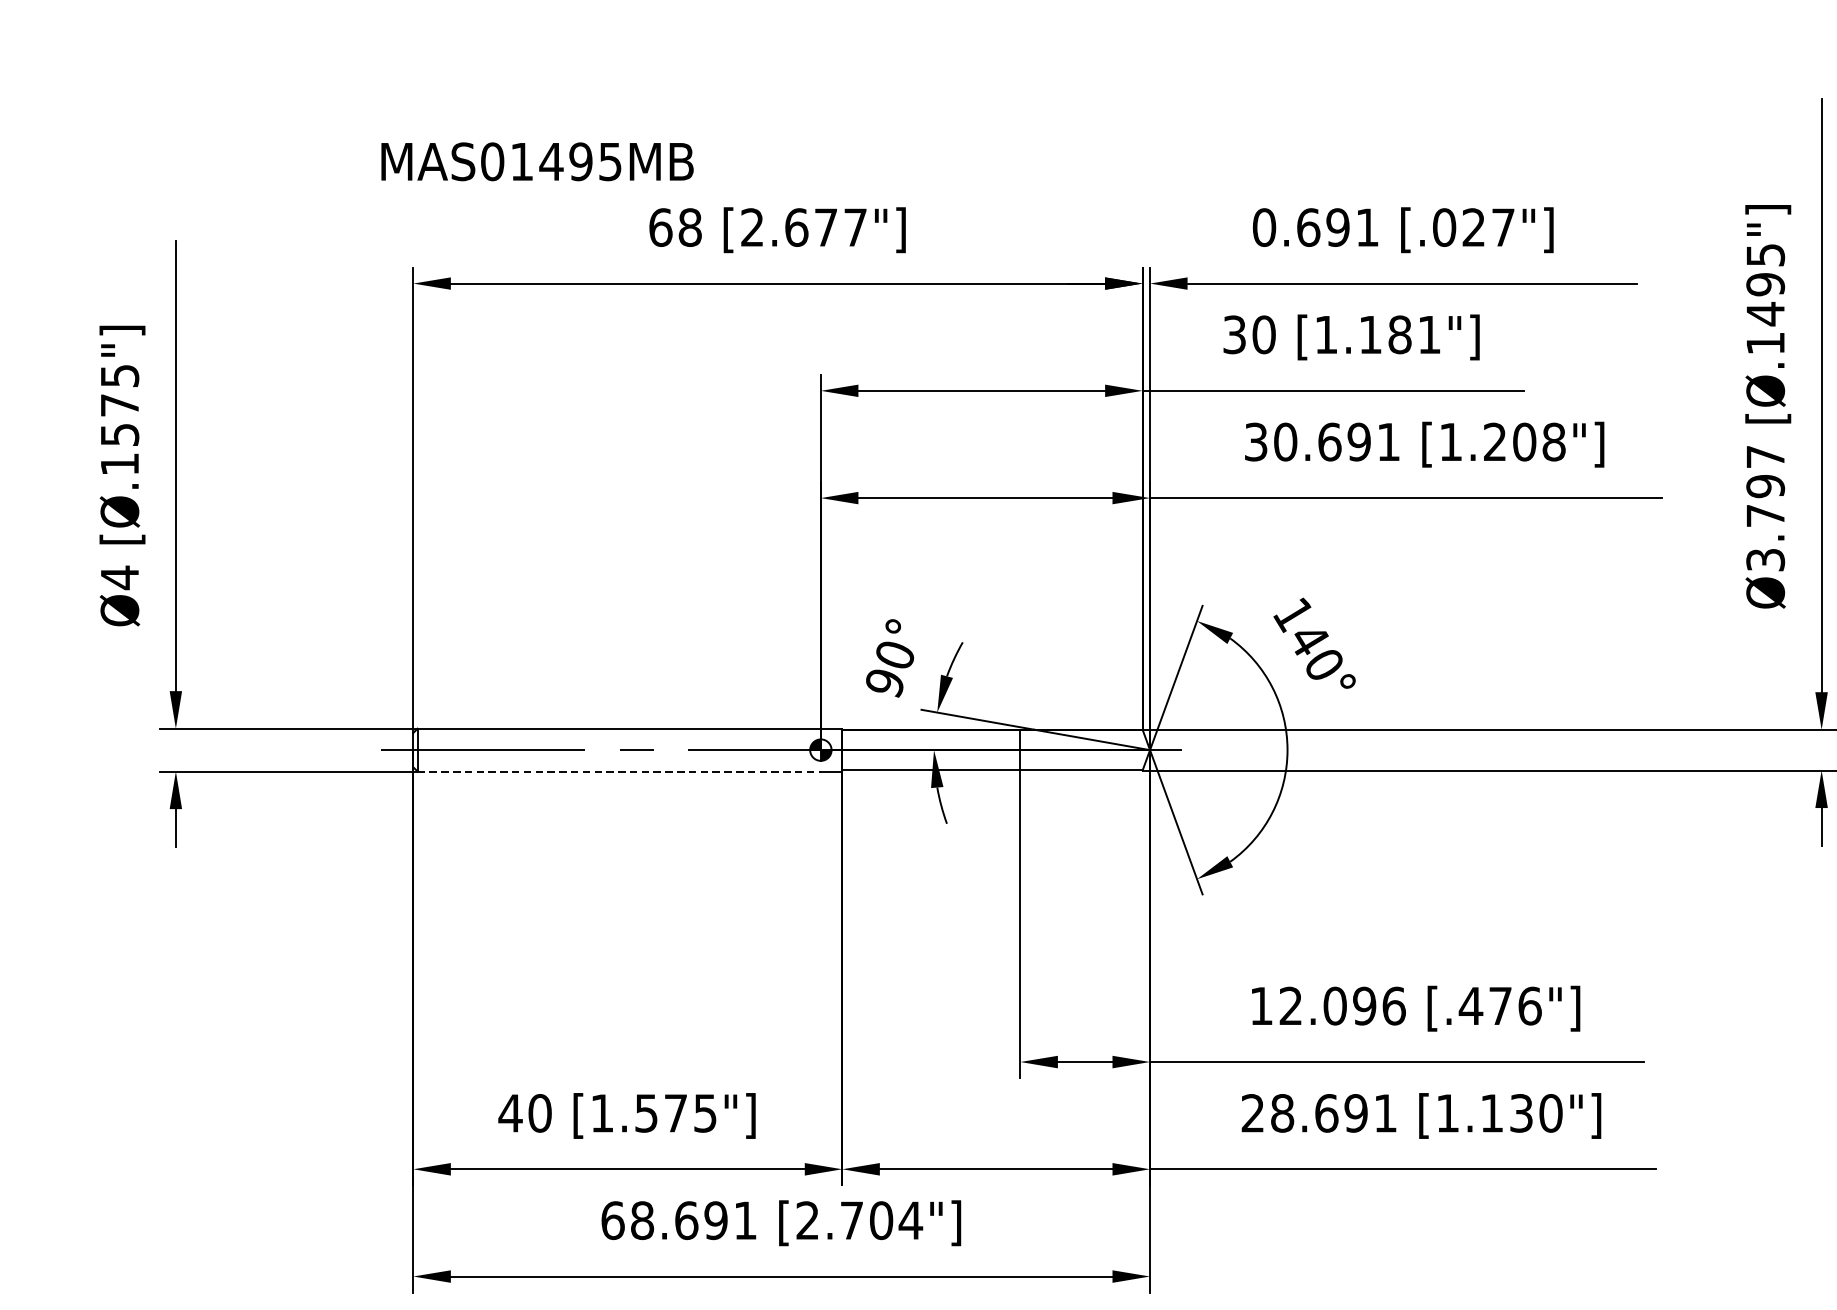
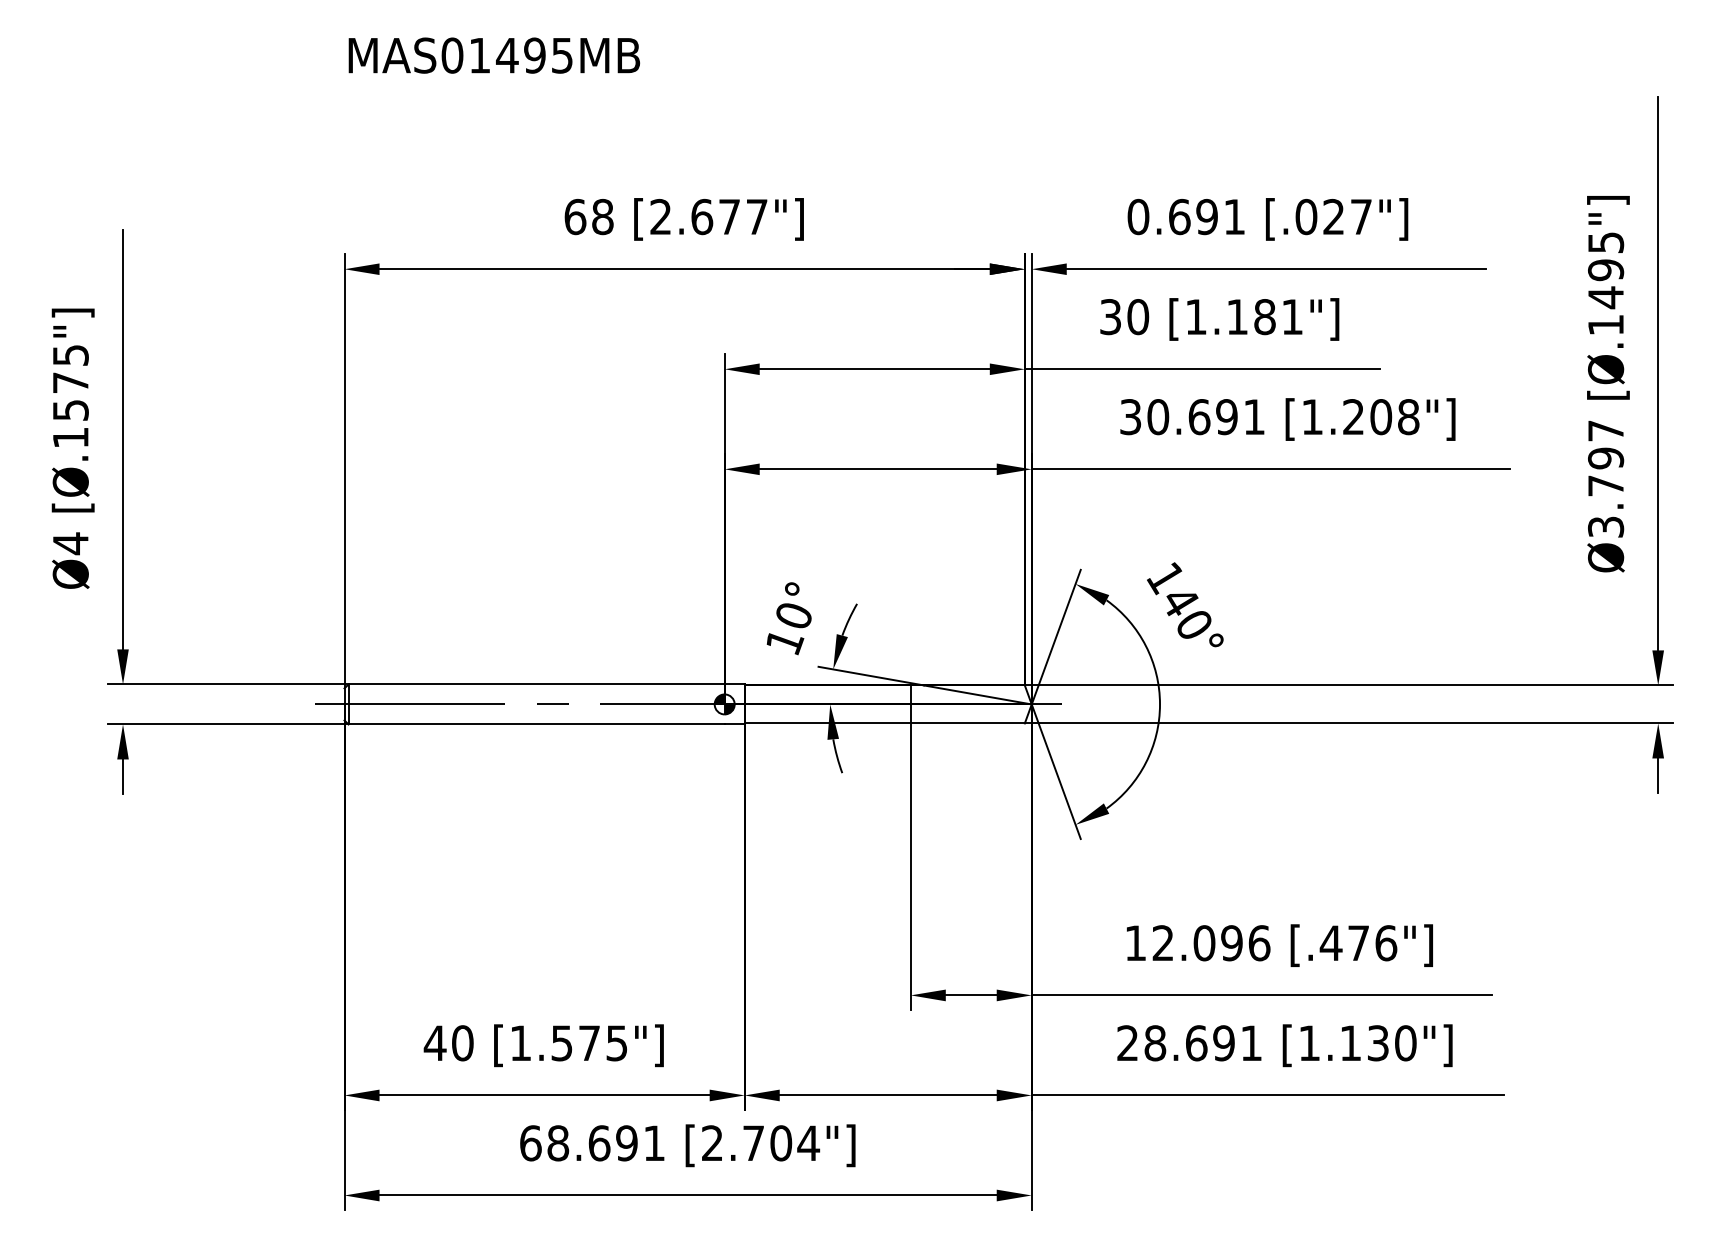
text: (537, 161) -> (494, 55), moved
text: (886, 683) -> (785, 642), 90° -> 10°
line: (620, 771) -> (537, 724), dashed -> solid

